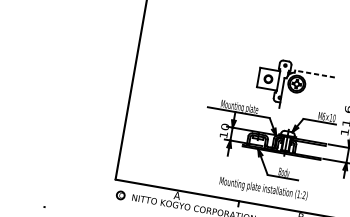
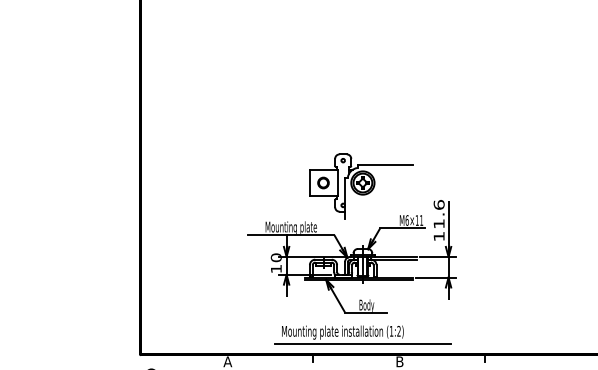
line: (315, 74) -> (385, 165), dashed -> solid
text: (334, 118) -> (421, 220), M6×10 -> M6×11
line: (276, 199) -> (362, 343), added

